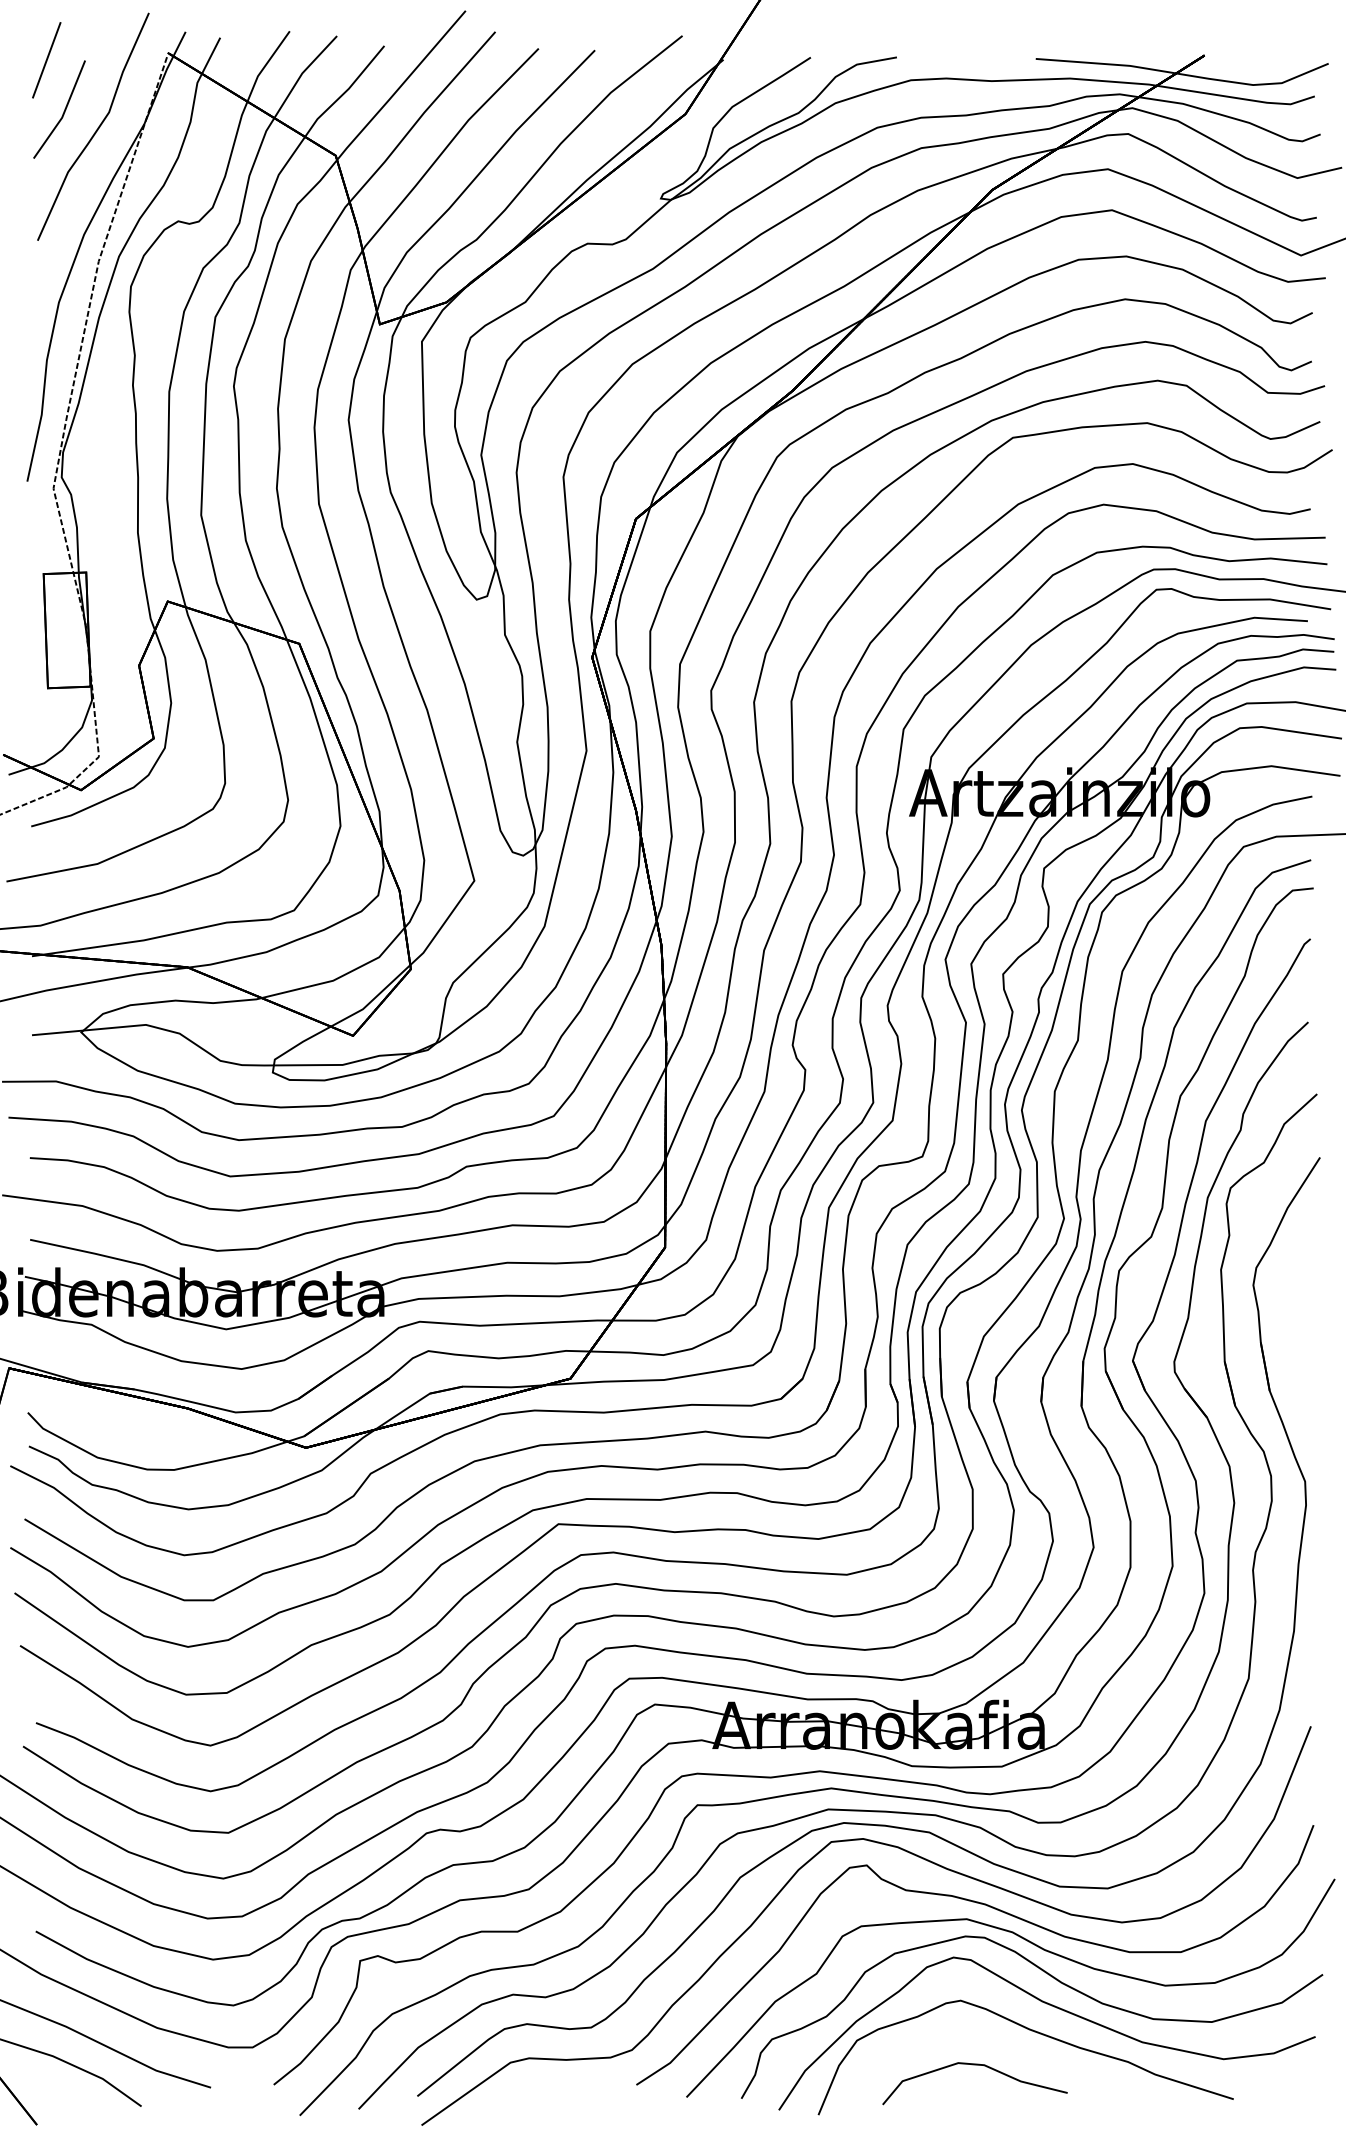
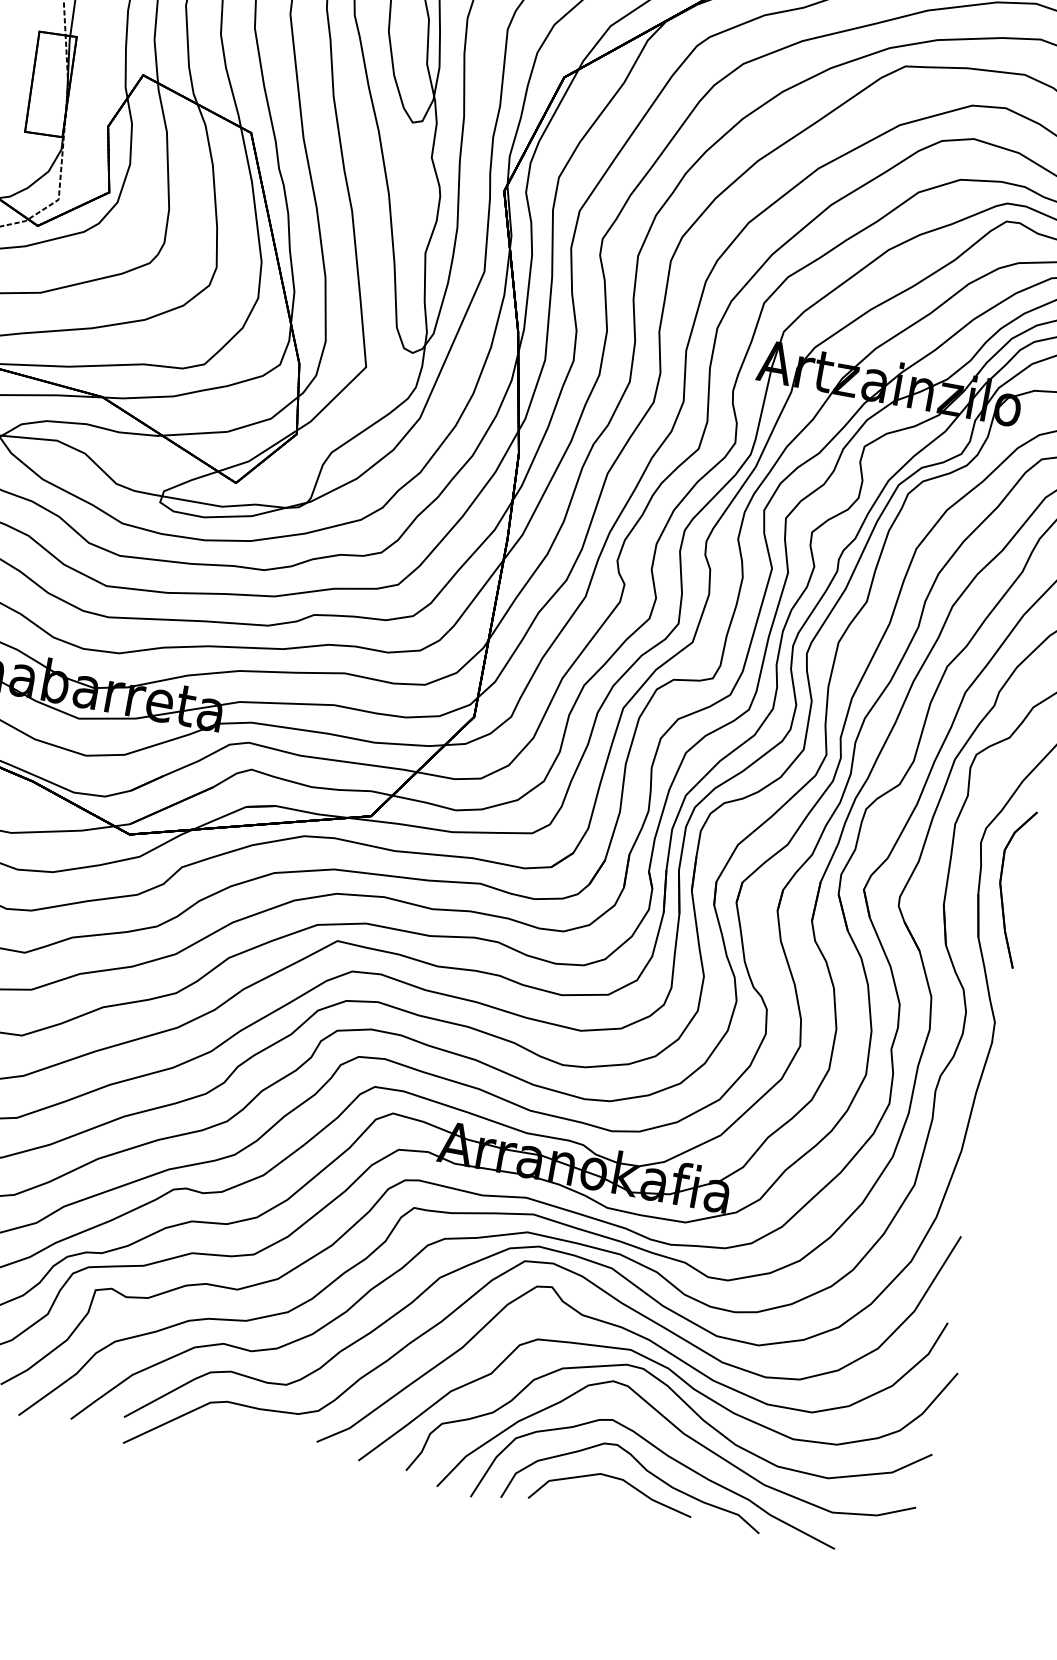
part: (1286, 1333) -> (1002, 890), added
curve: (1007, 2050) -> (645, 1470), added

